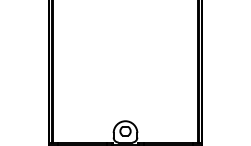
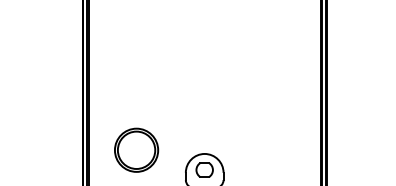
circle: (82, 118) -> (136, 149), added

